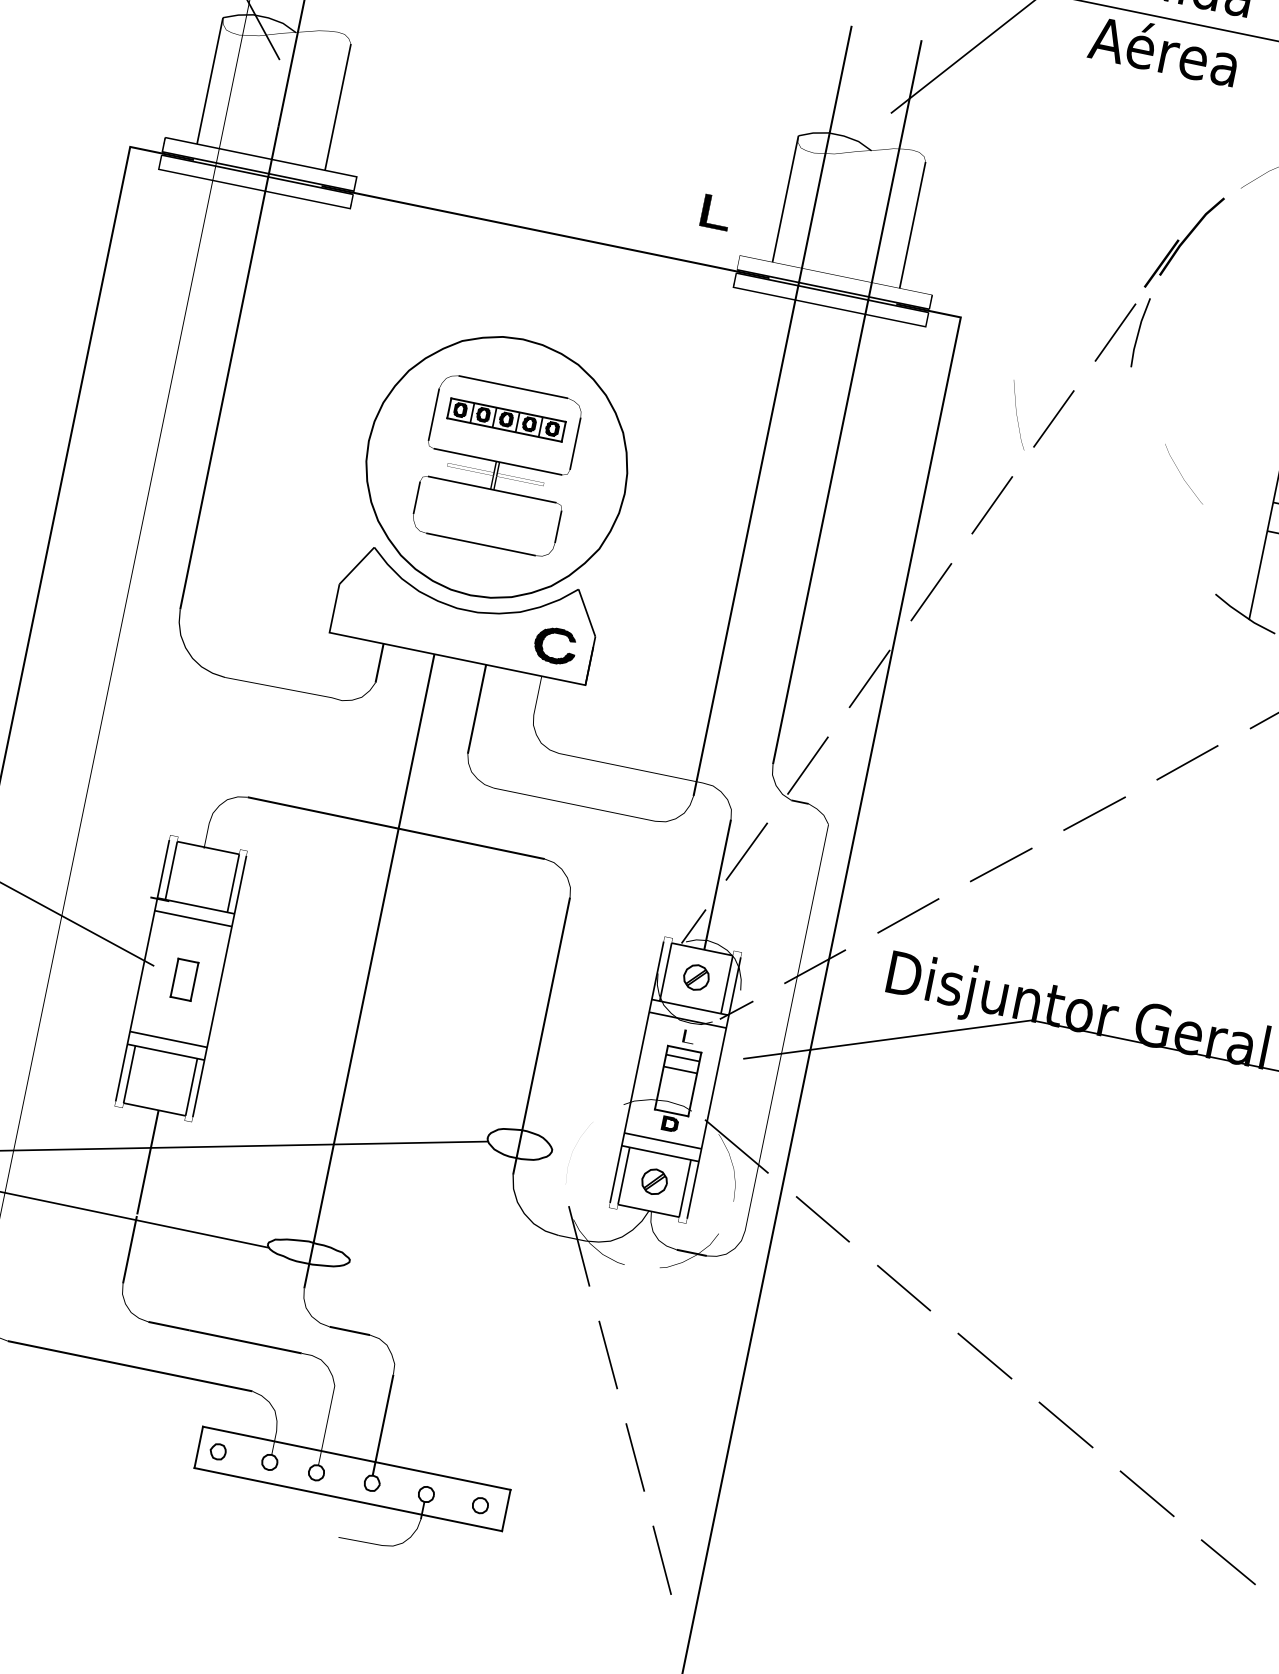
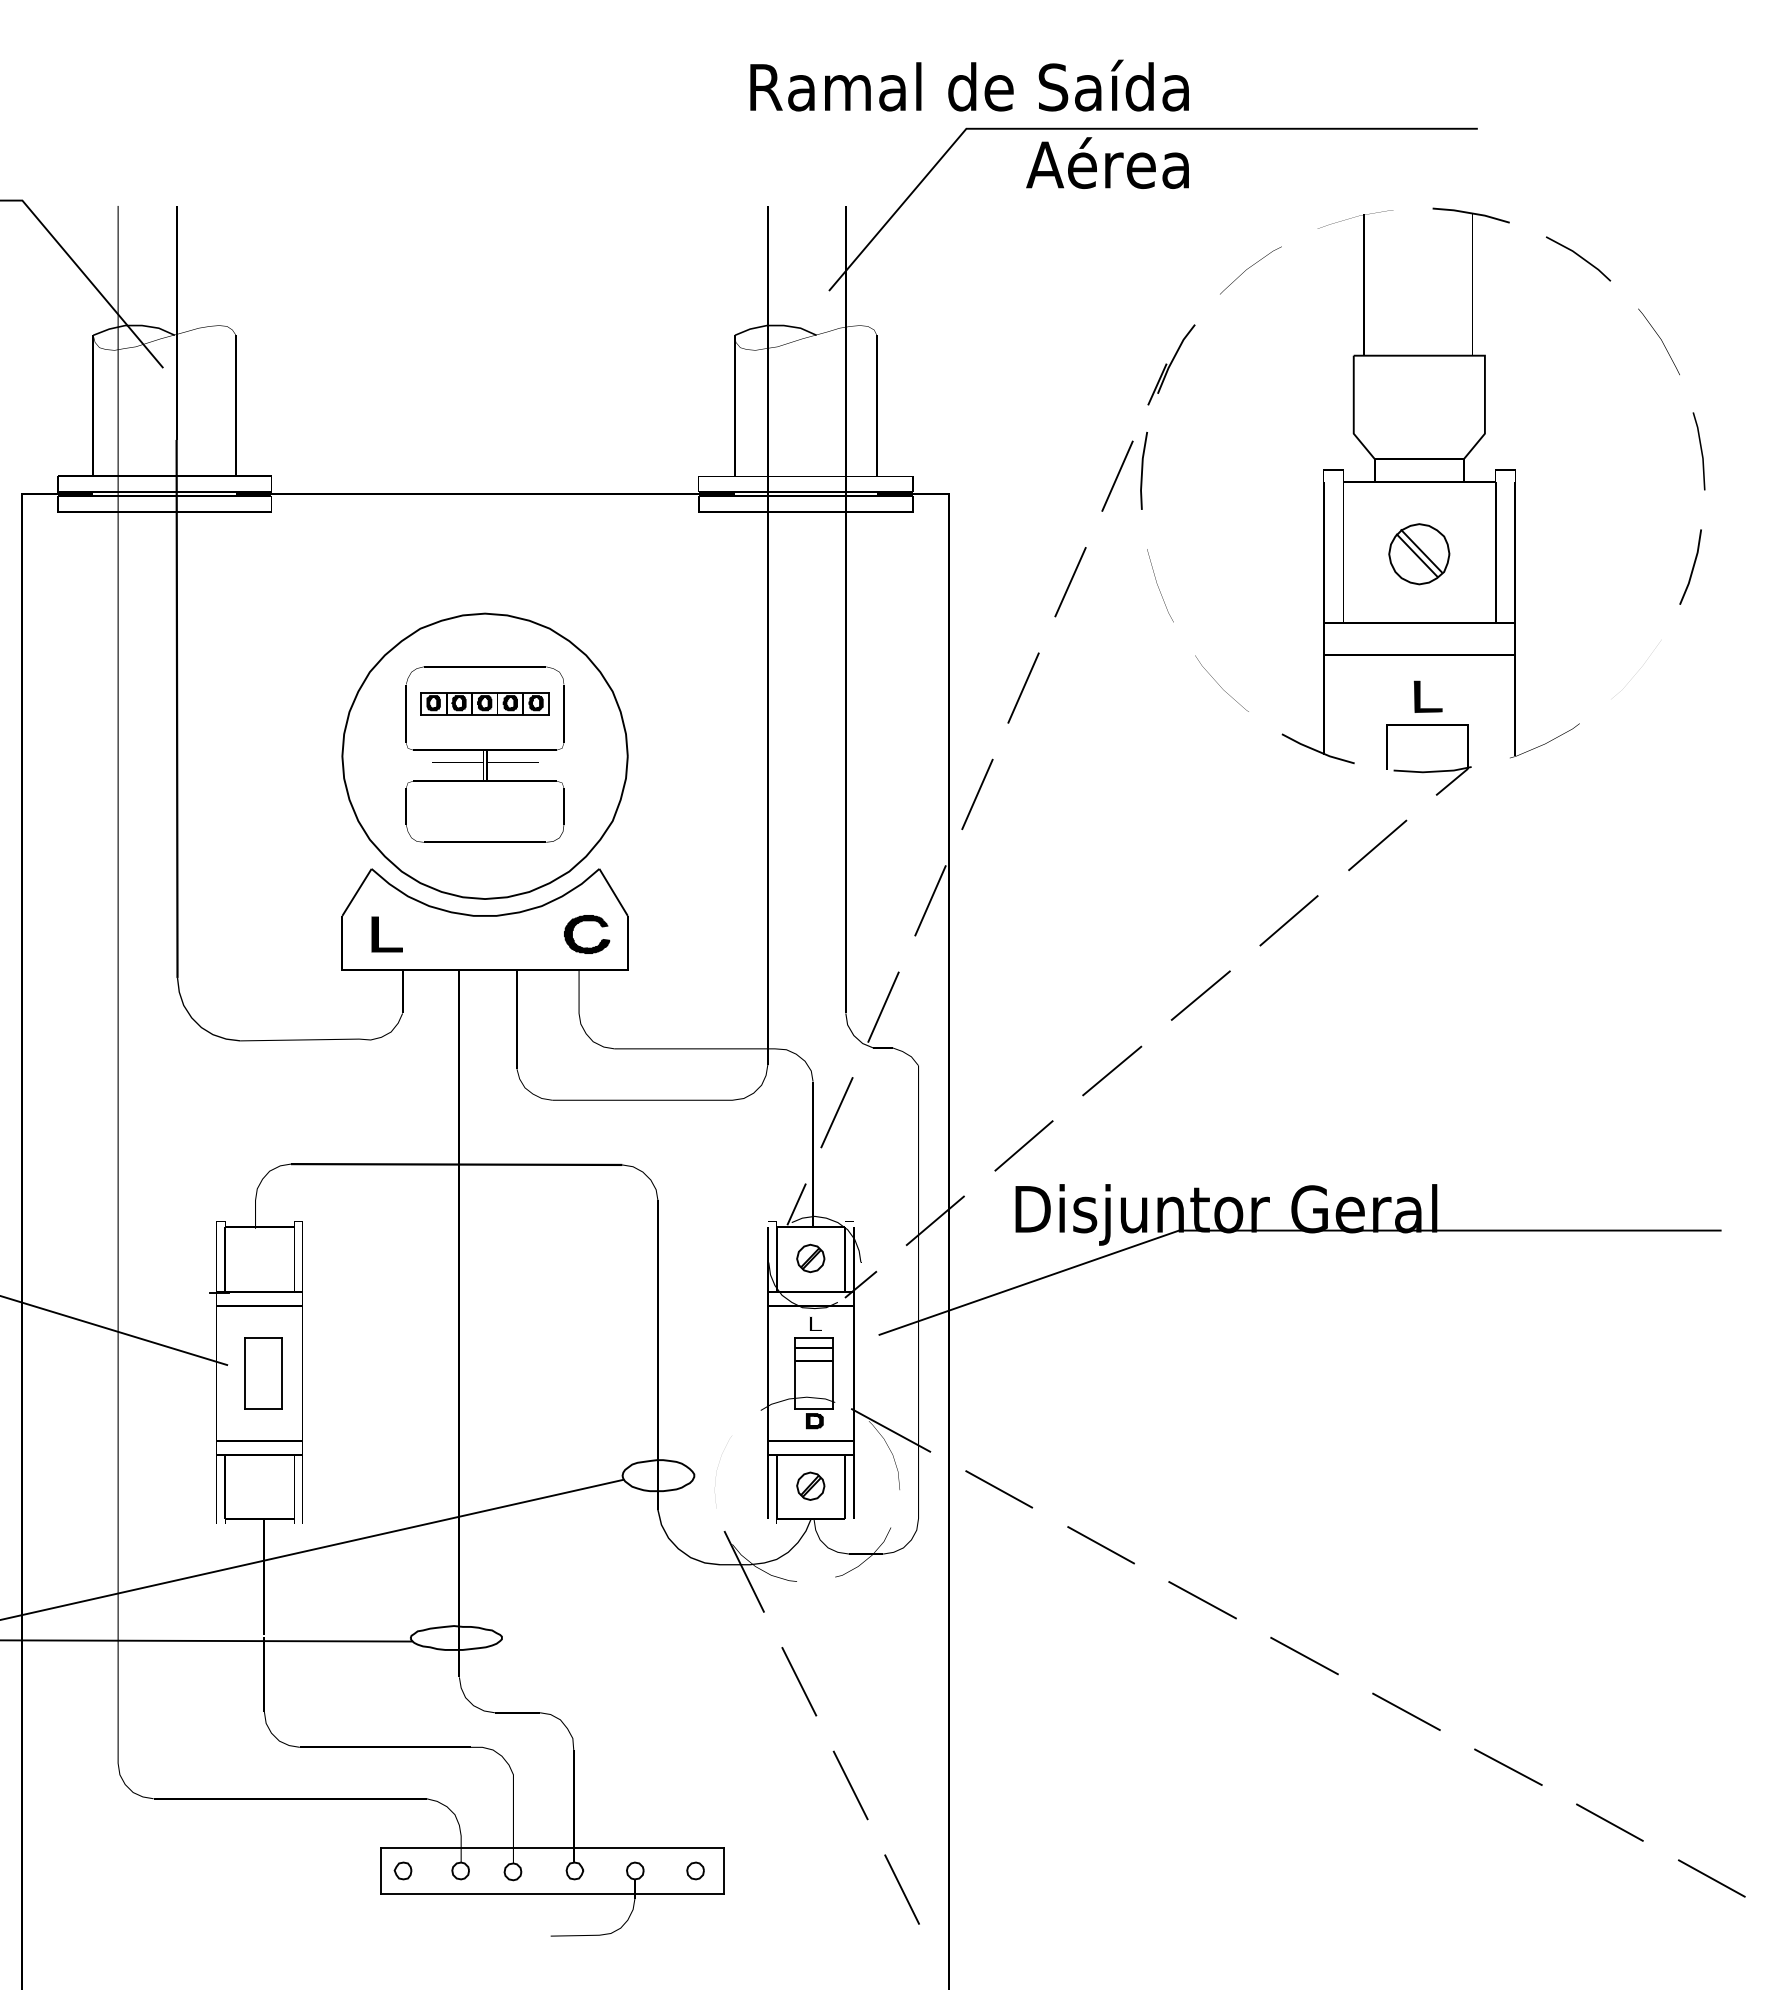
part: (708, 211) -> (378, 934), moved
part: (1184, 242) -> (1171, 364), size x0.71
line: (1017, 415) -> (1158, 586), moved
line: (1181, 475) -> (1219, 685), moved
part: (184, 979) -> (263, 1373), size x1.67

